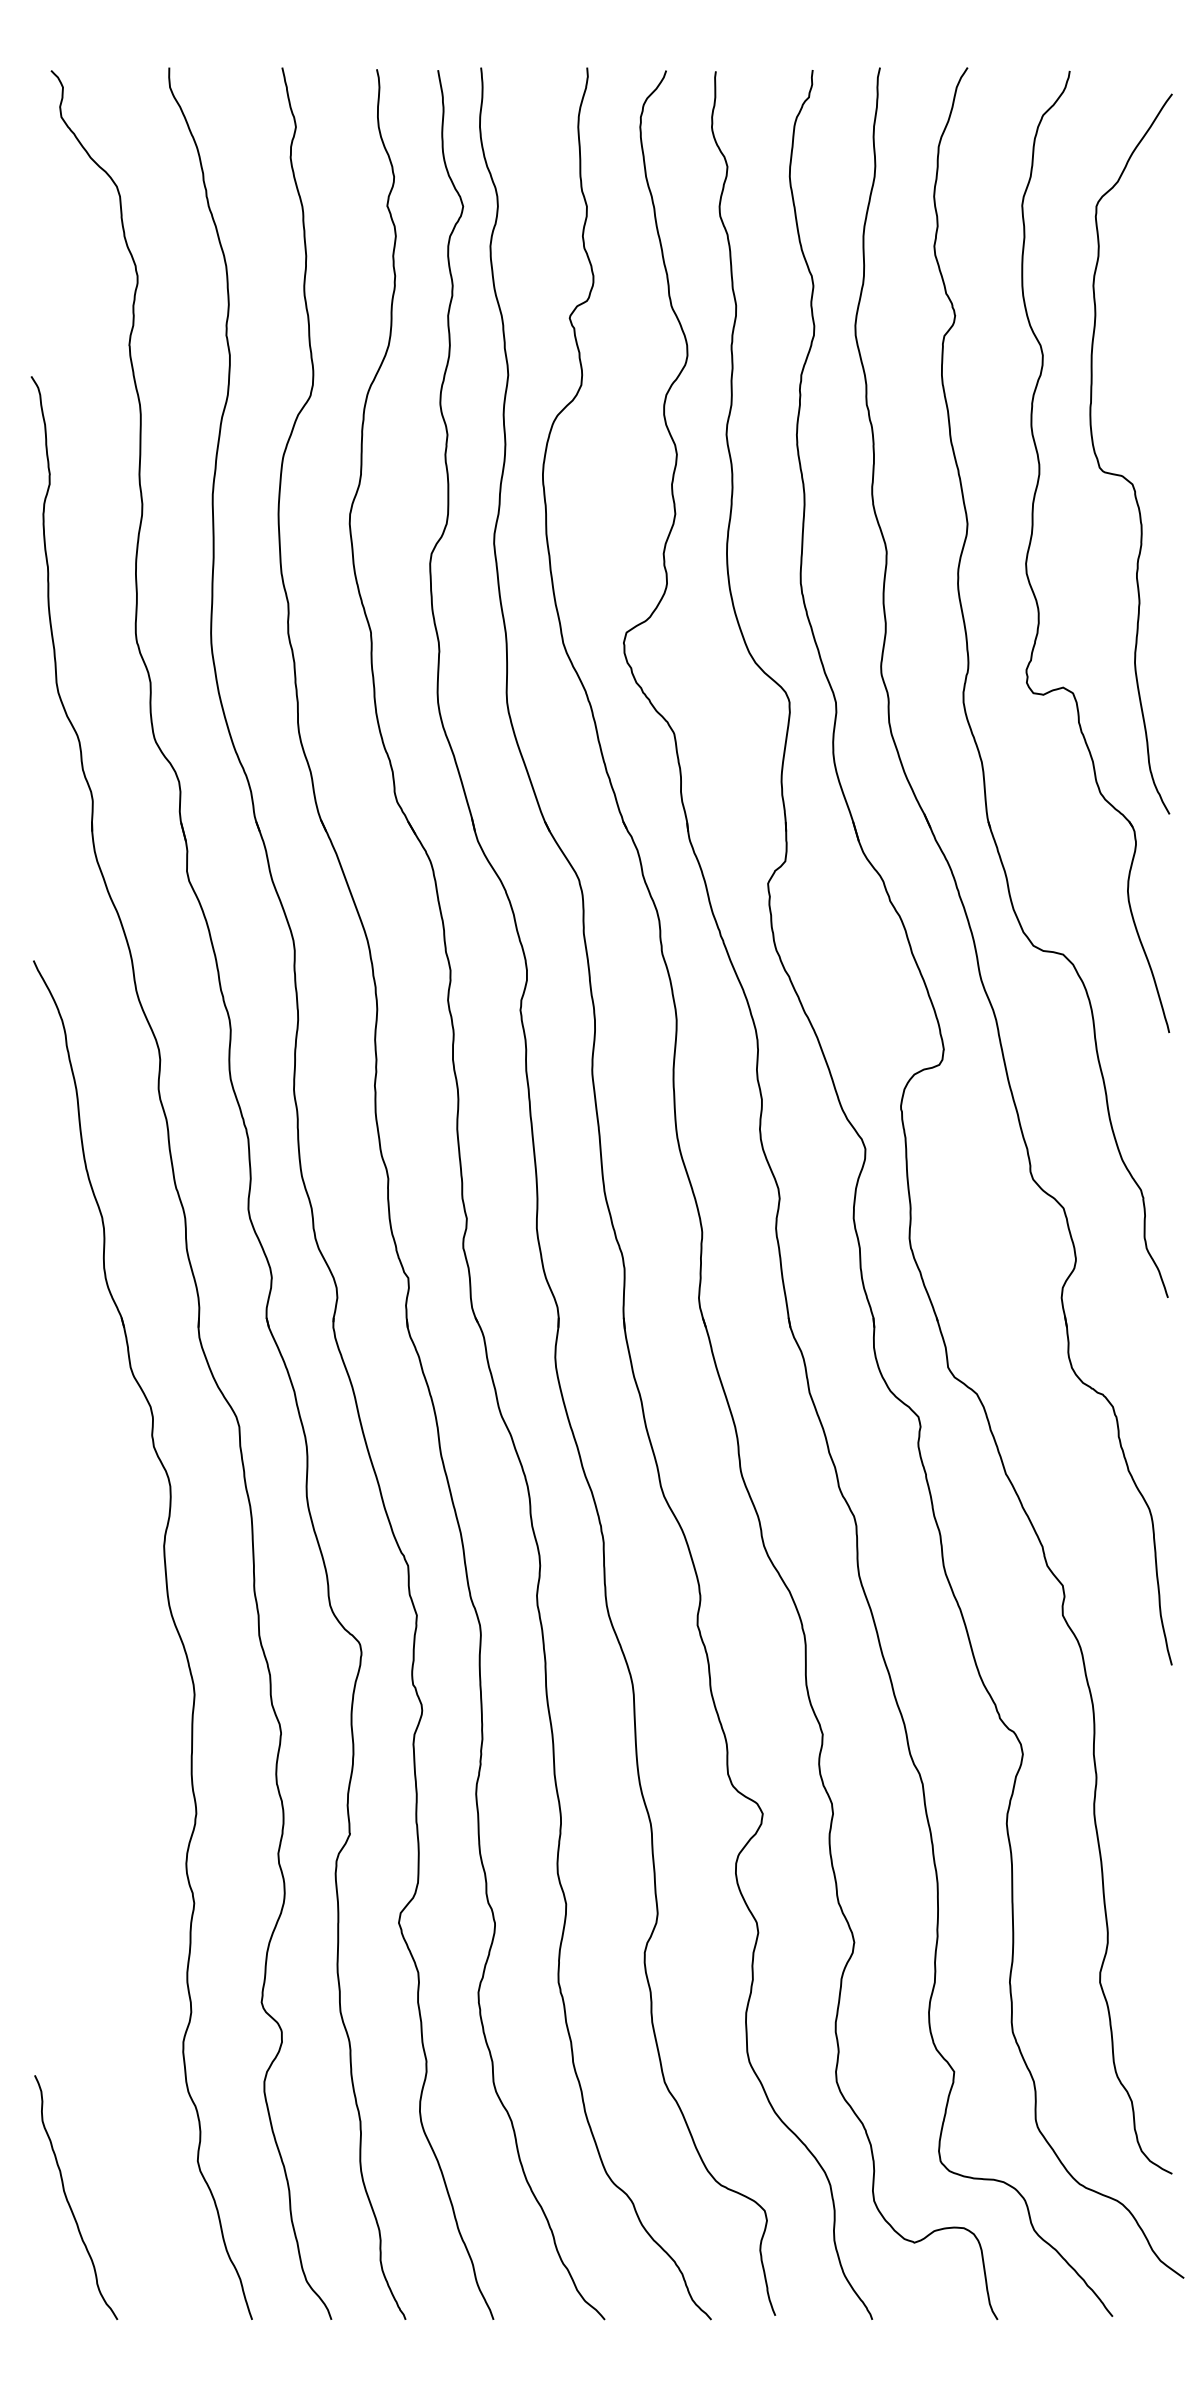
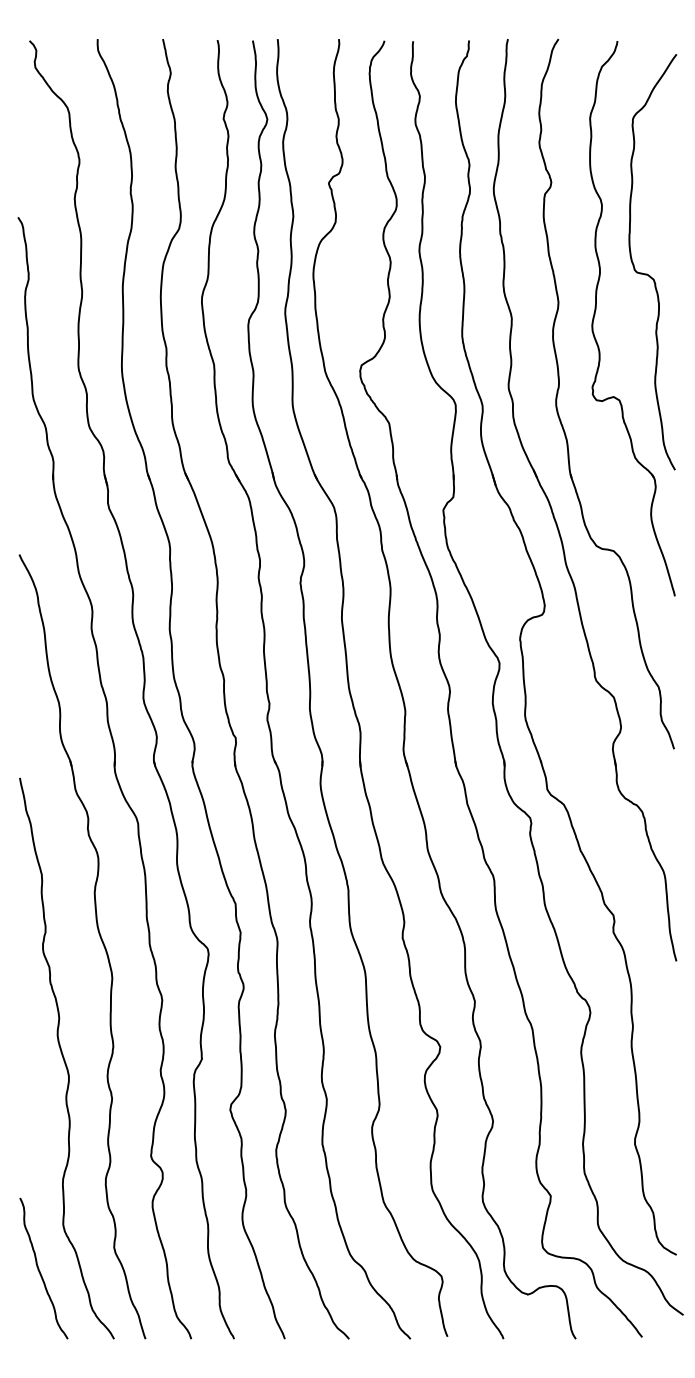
curve: (111, 1833) -> (64, 1058), added

